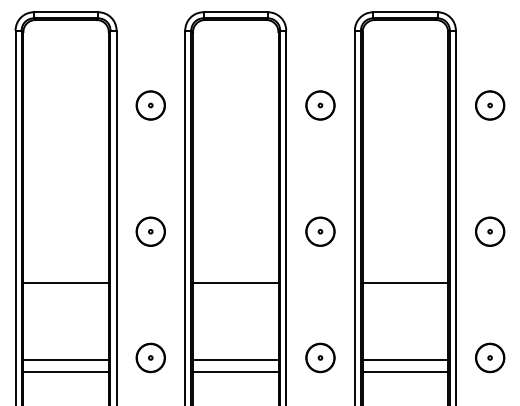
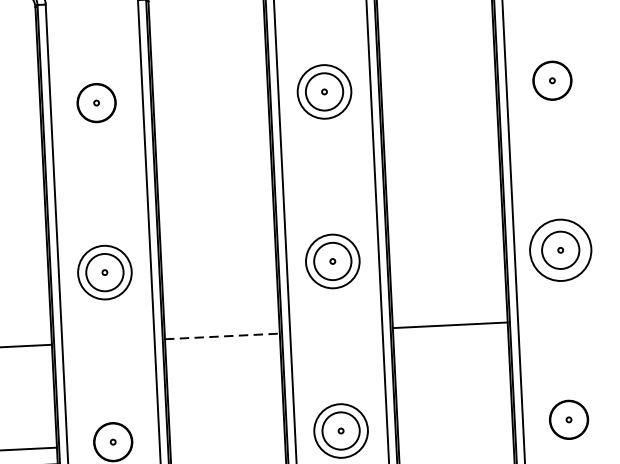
circle: (320, 105) -> (324, 91), size x1.4
circle: (150, 231) -> (104, 272), size x1.4
circle: (320, 231) -> (332, 261), size x1.4
circle: (489, 231) -> (559, 250), size x1.6
line: (235, 283) -> (222, 336), solid -> dashed
circle: (320, 357) -> (341, 430), size x1.4
line: (235, 360) -> (227, 440), removed
line: (405, 360) -> (455, 428), removed
line: (235, 372) -> (227, 456), removed
line: (405, 372) -> (456, 444), removed

